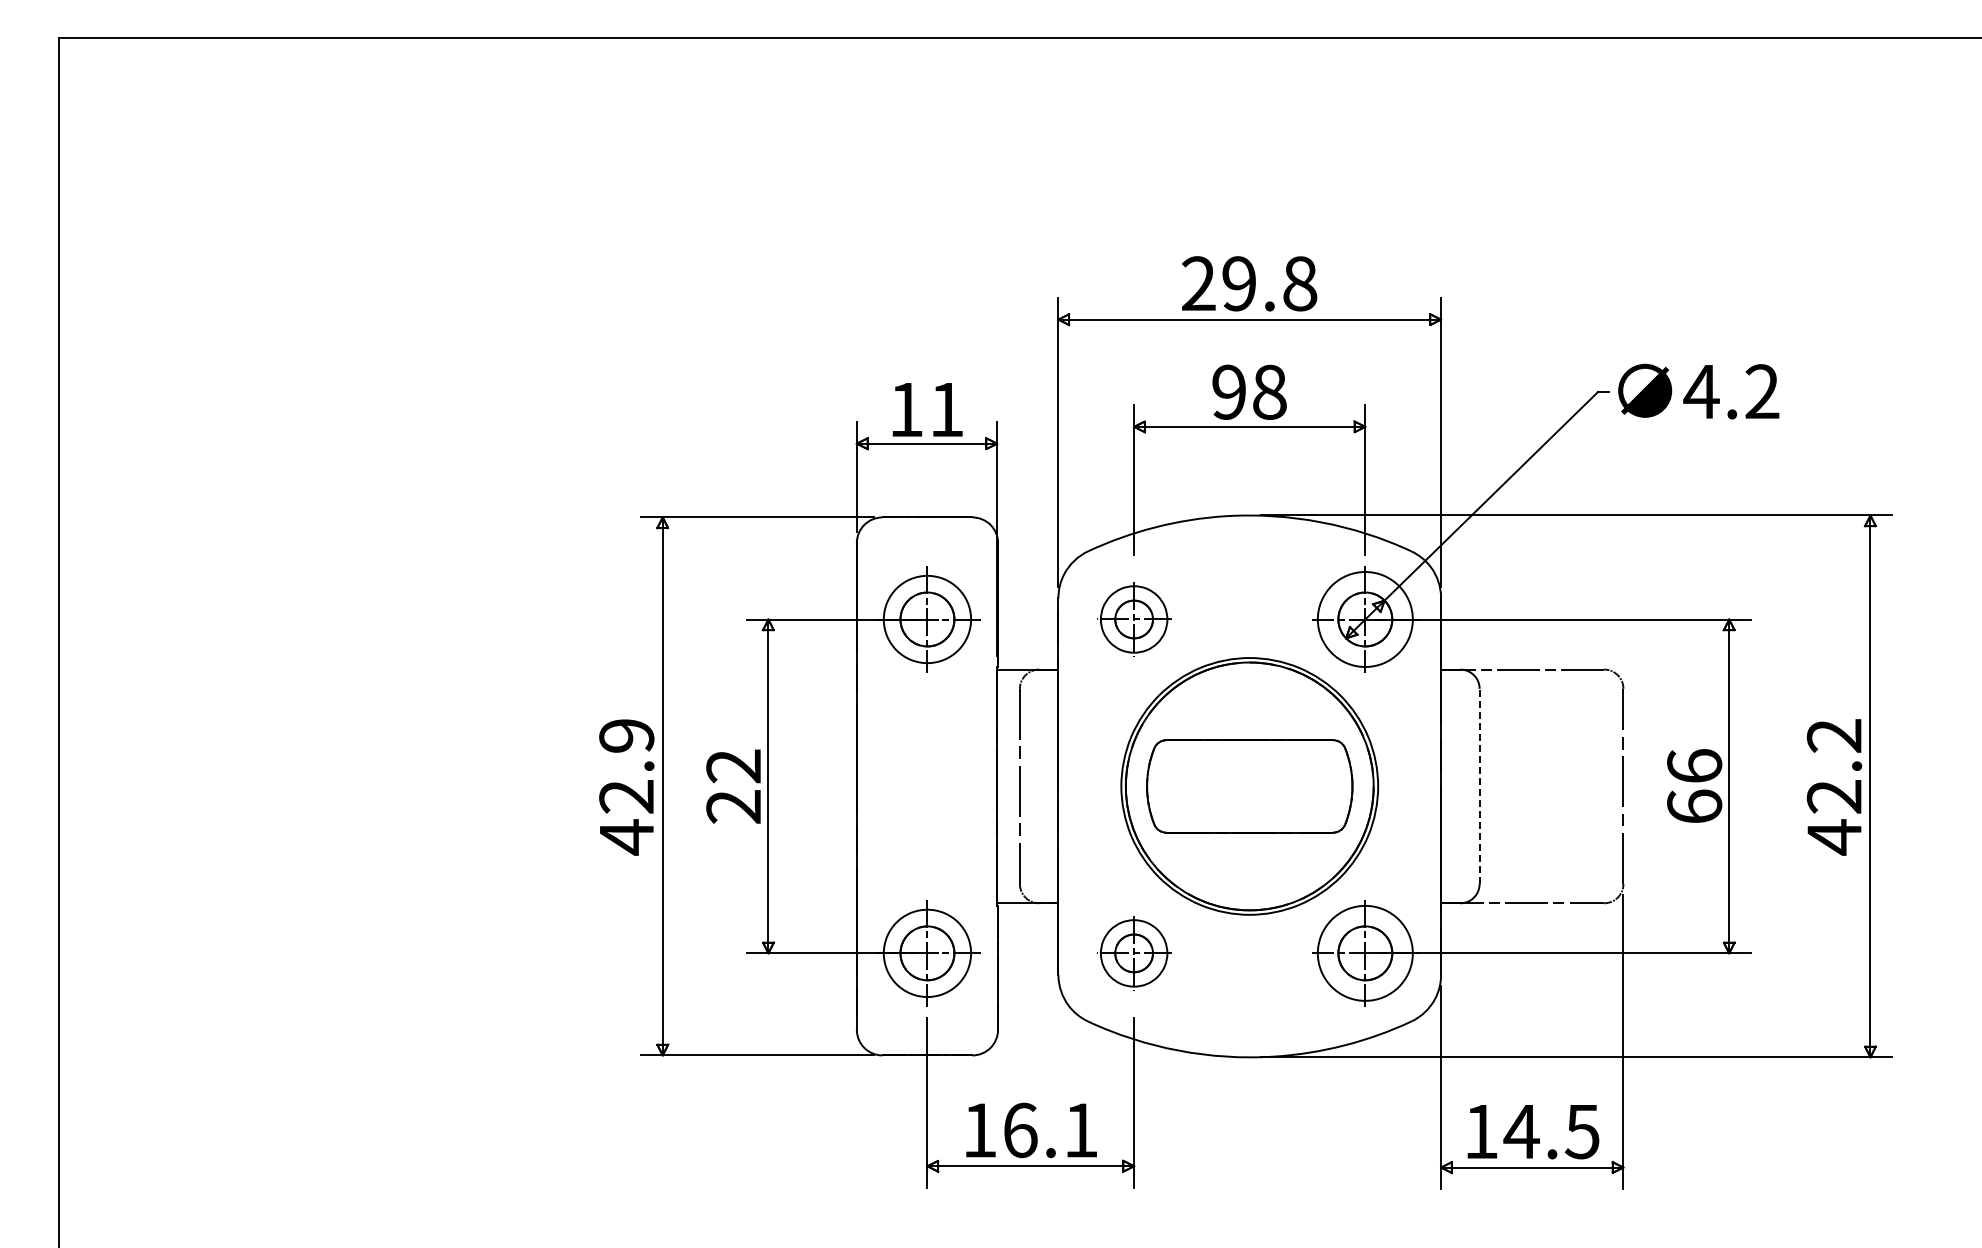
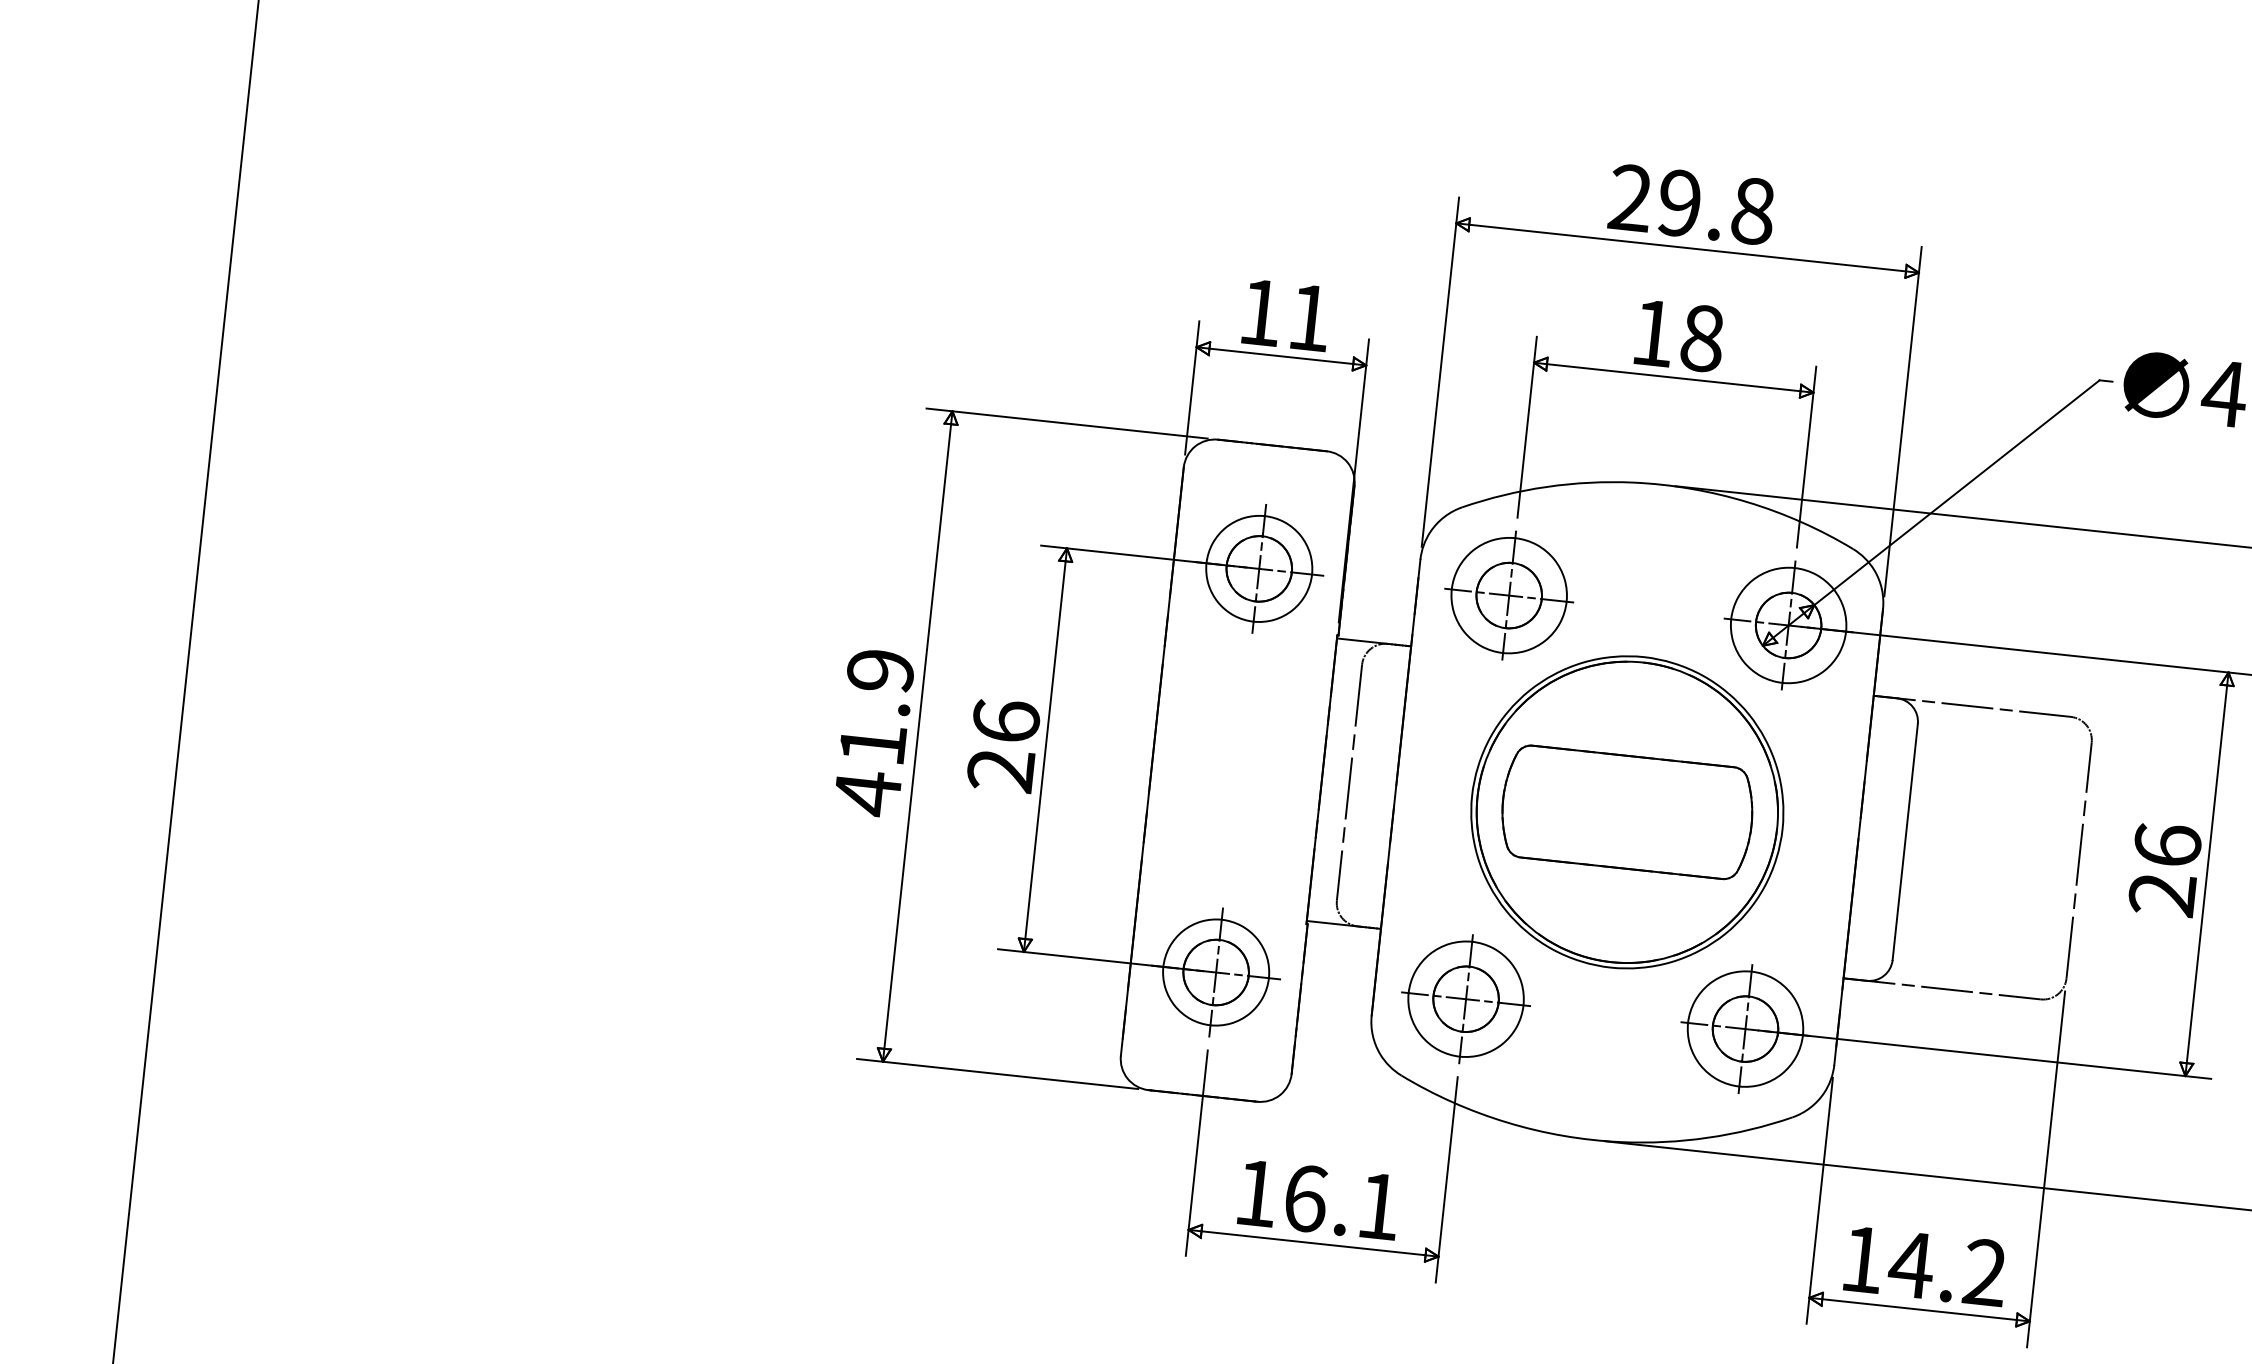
text: (1228, 391) -> (1652, 332), 98 -> 18
part: (1133, 619) -> (1508, 595), size x1.43
text: (733, 766) -> (1005, 721), 22 -> 26
line: (1479, 786) -> (1905, 842), dashed -> solid
text: (626, 796) -> (872, 744), 42.9 -> 41.9
text: (1694, 806) -> (2162, 894), 66 -> 26
part: (1133, 953) -> (1465, 999), size x1.43
text: (1581, 1131) -> (1983, 1272), 14.5 -> 14.2

